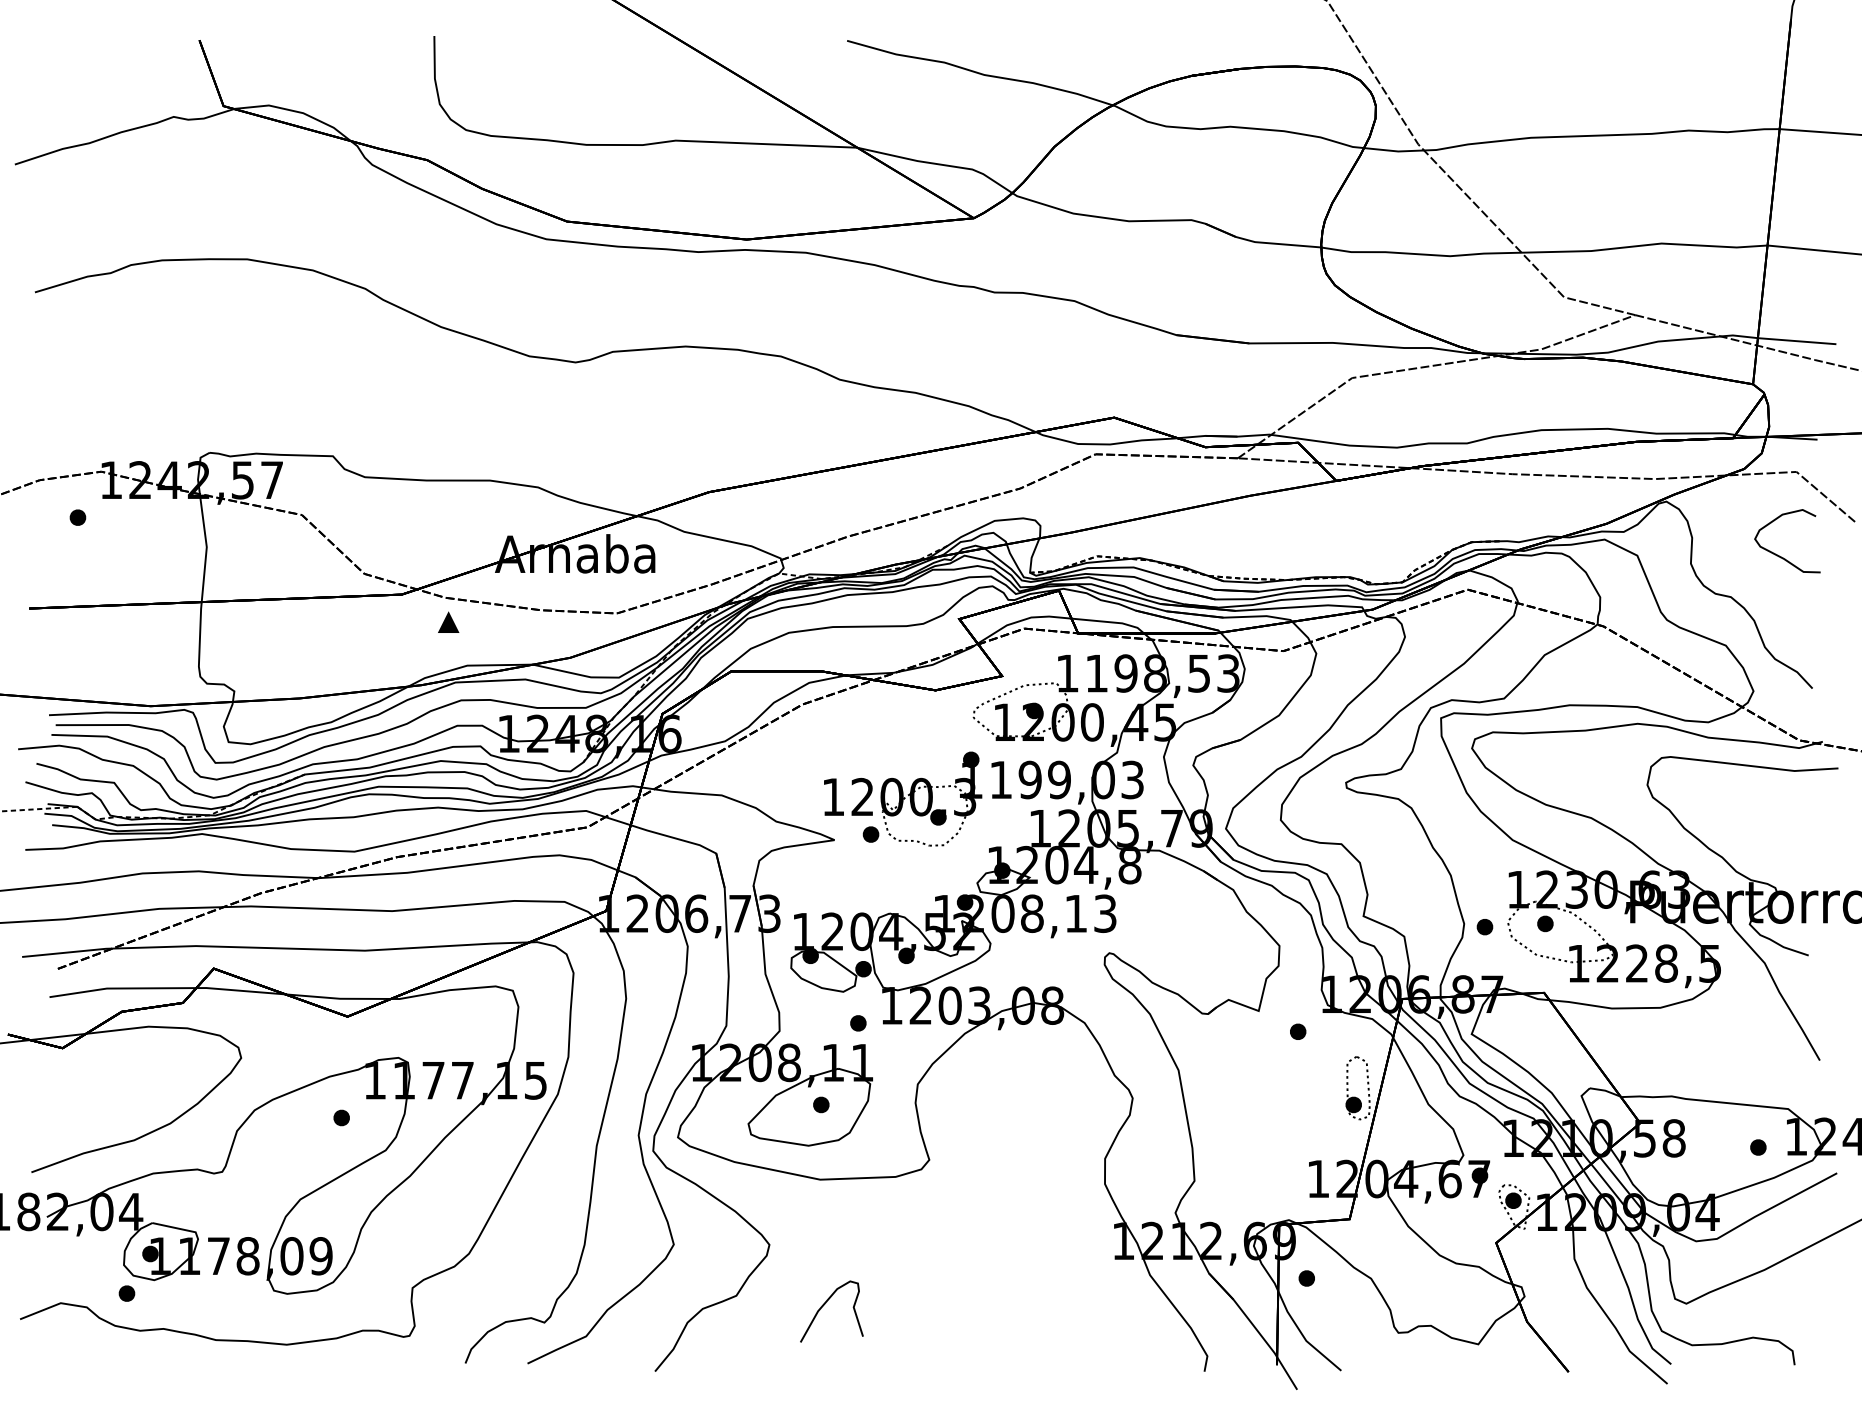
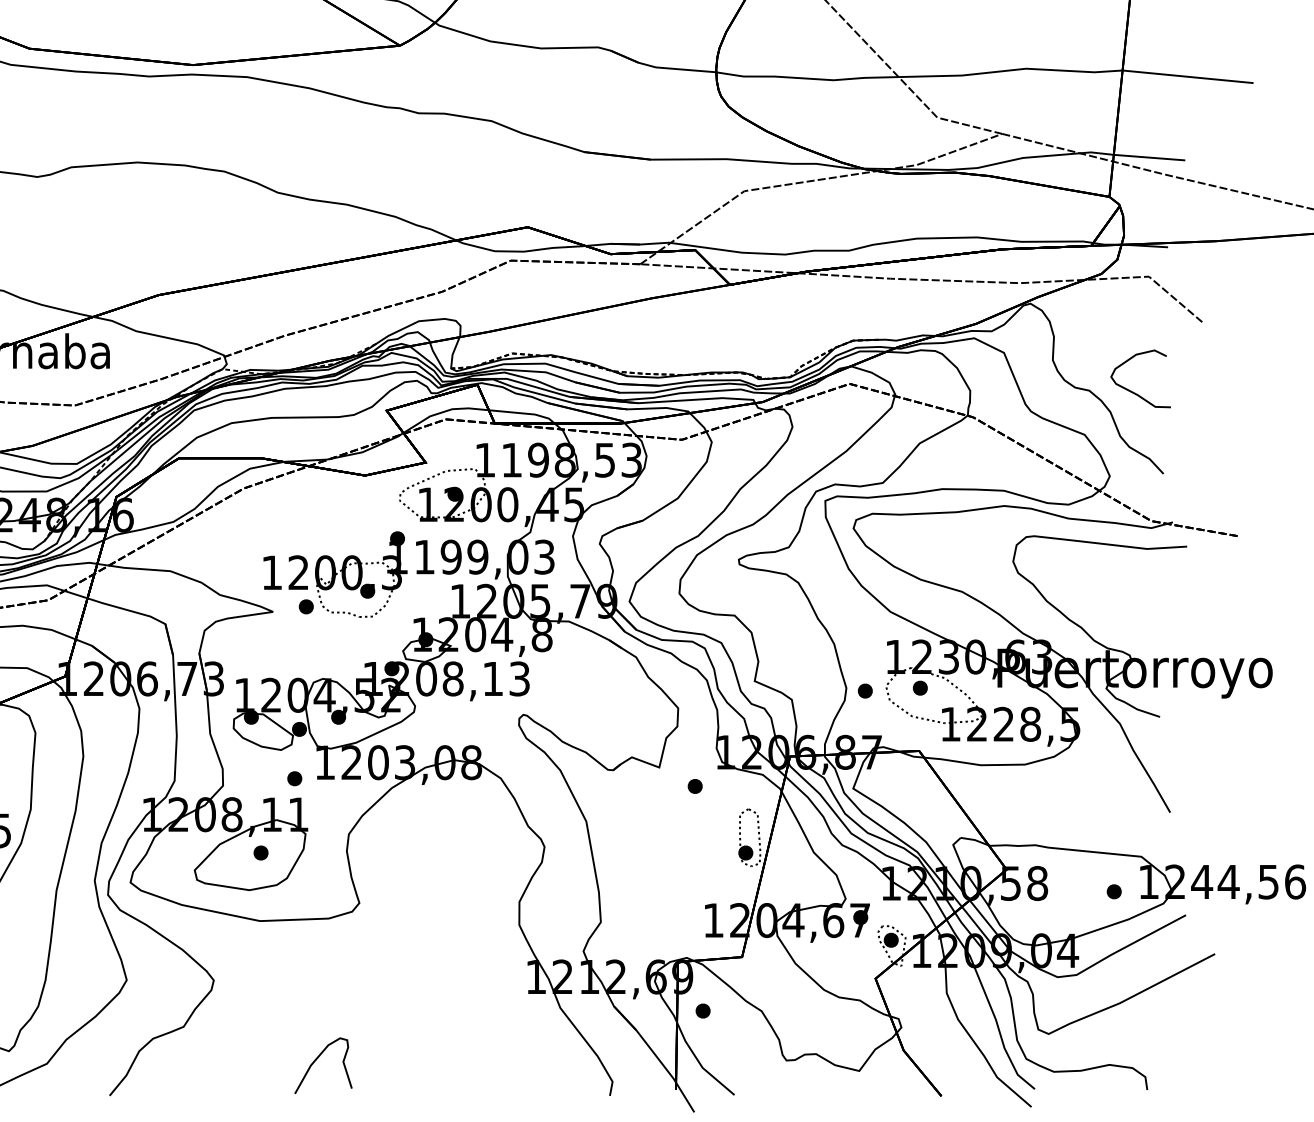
curve: (1779, 555) -> (1133, 391), moved
curve: (825, 1304) -> (317, 1059), moved

